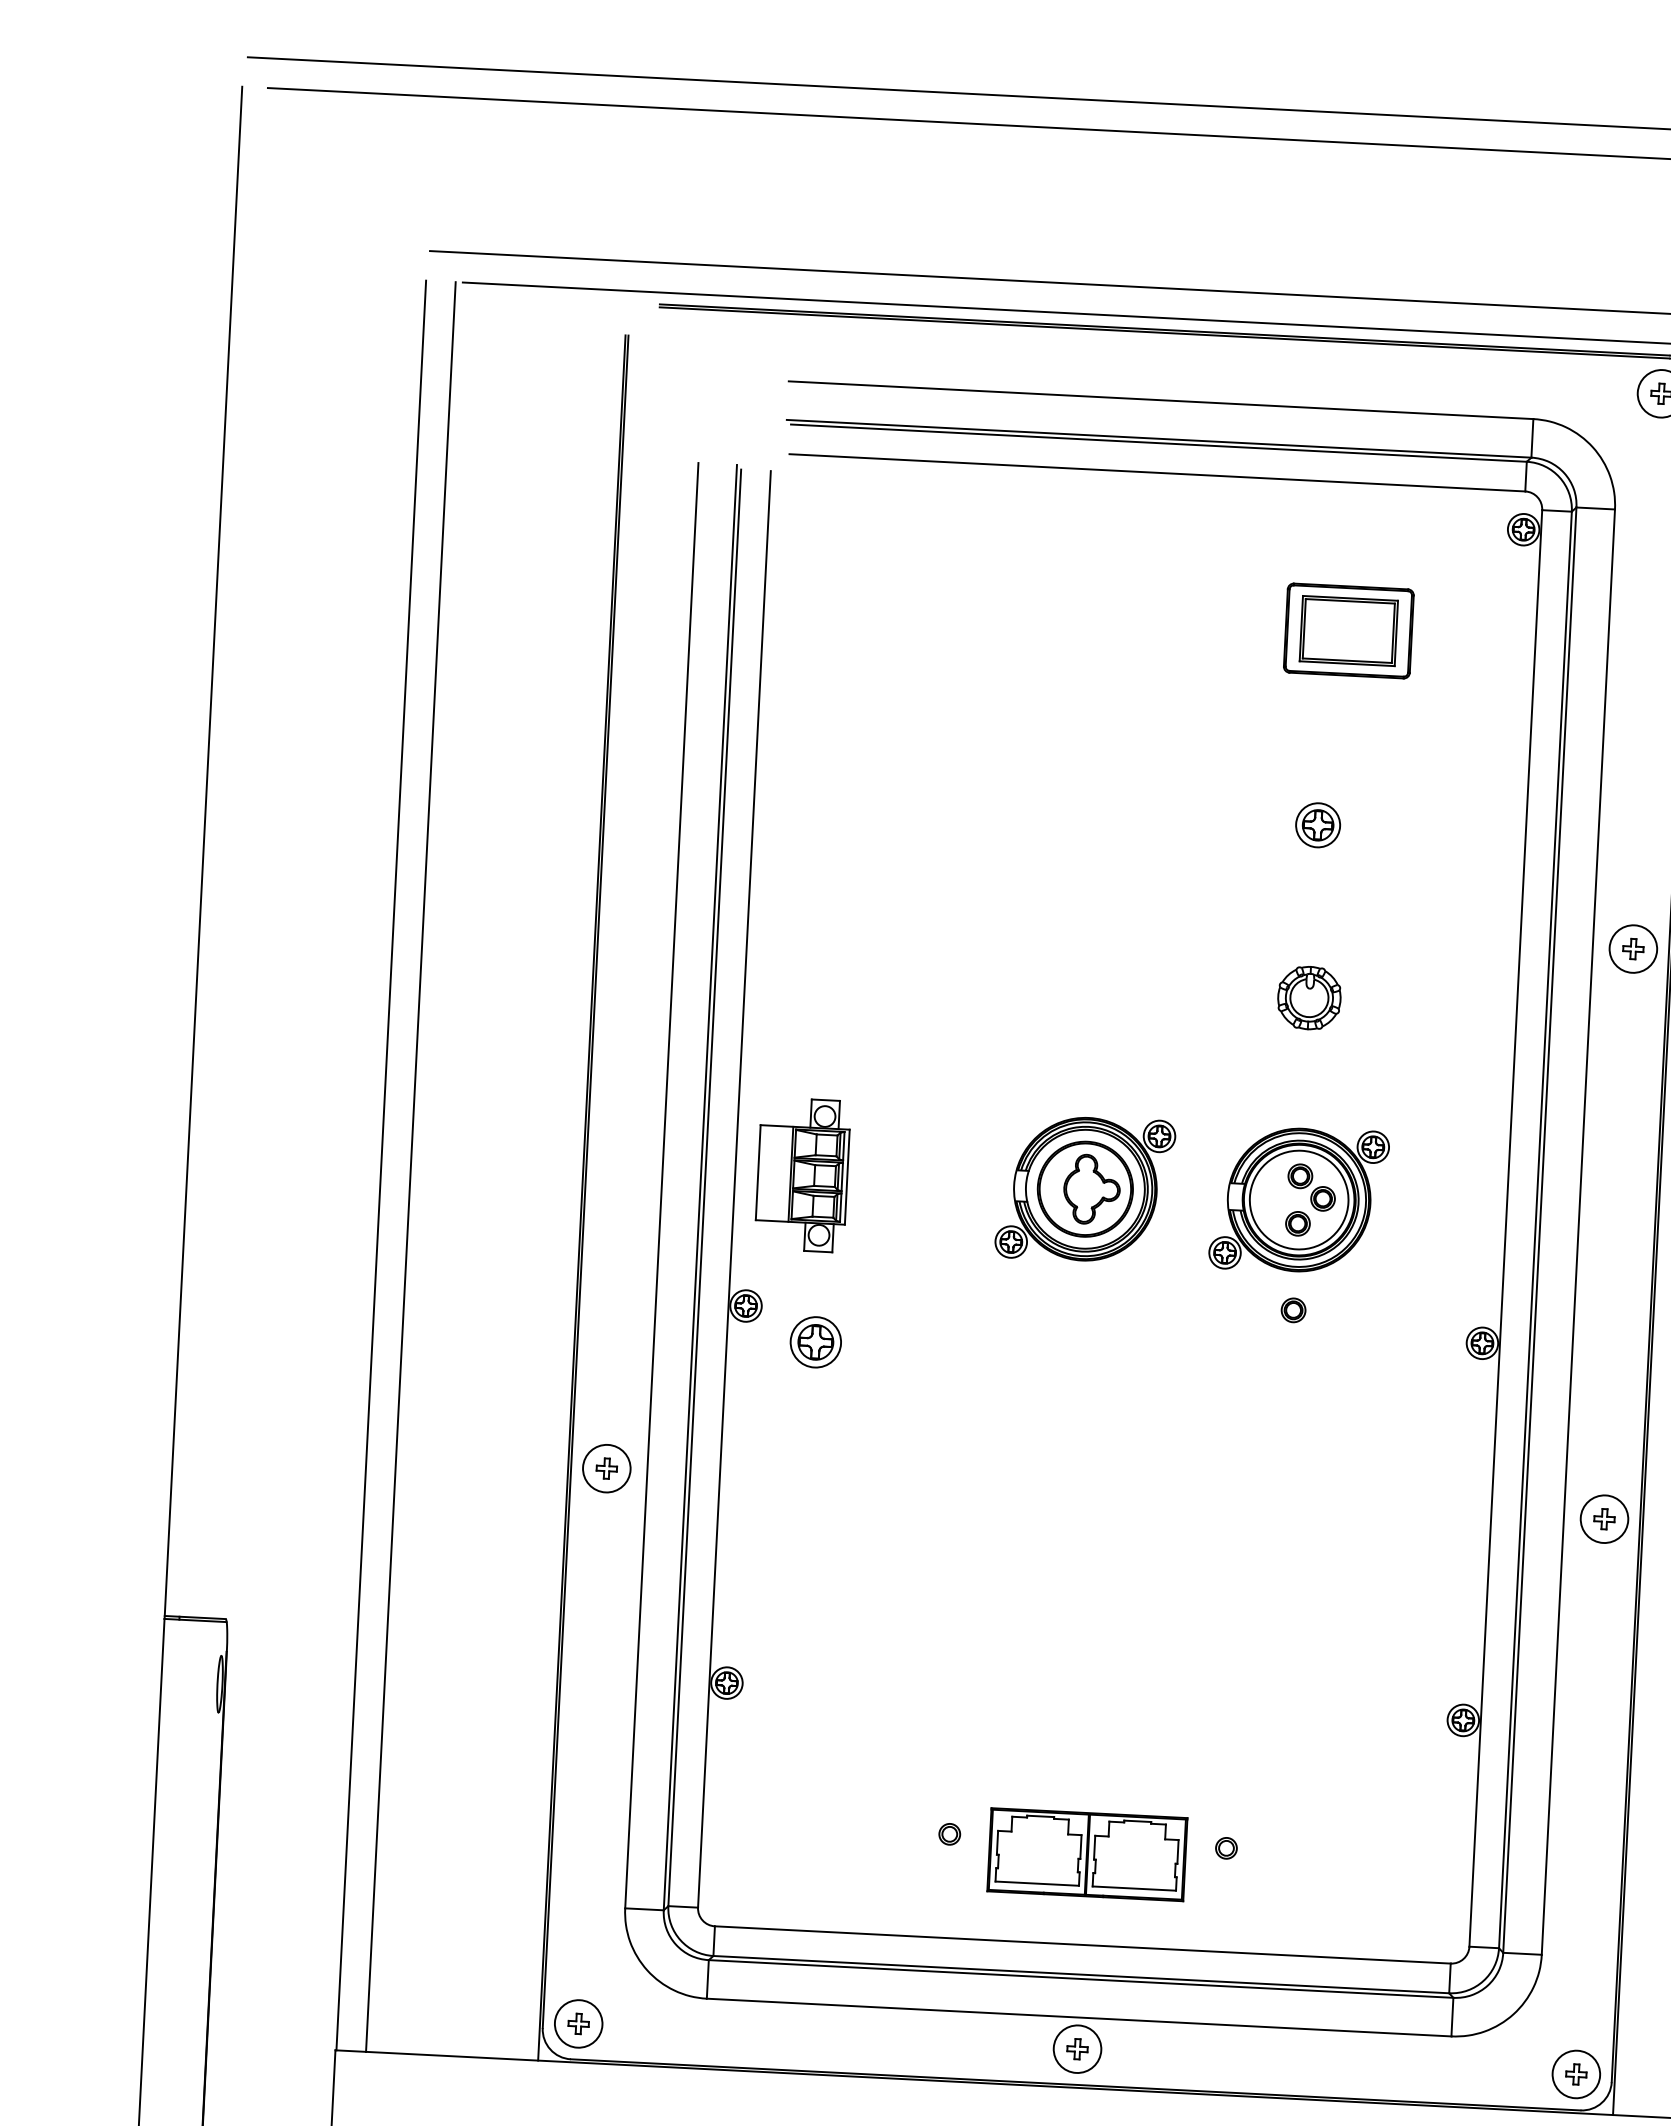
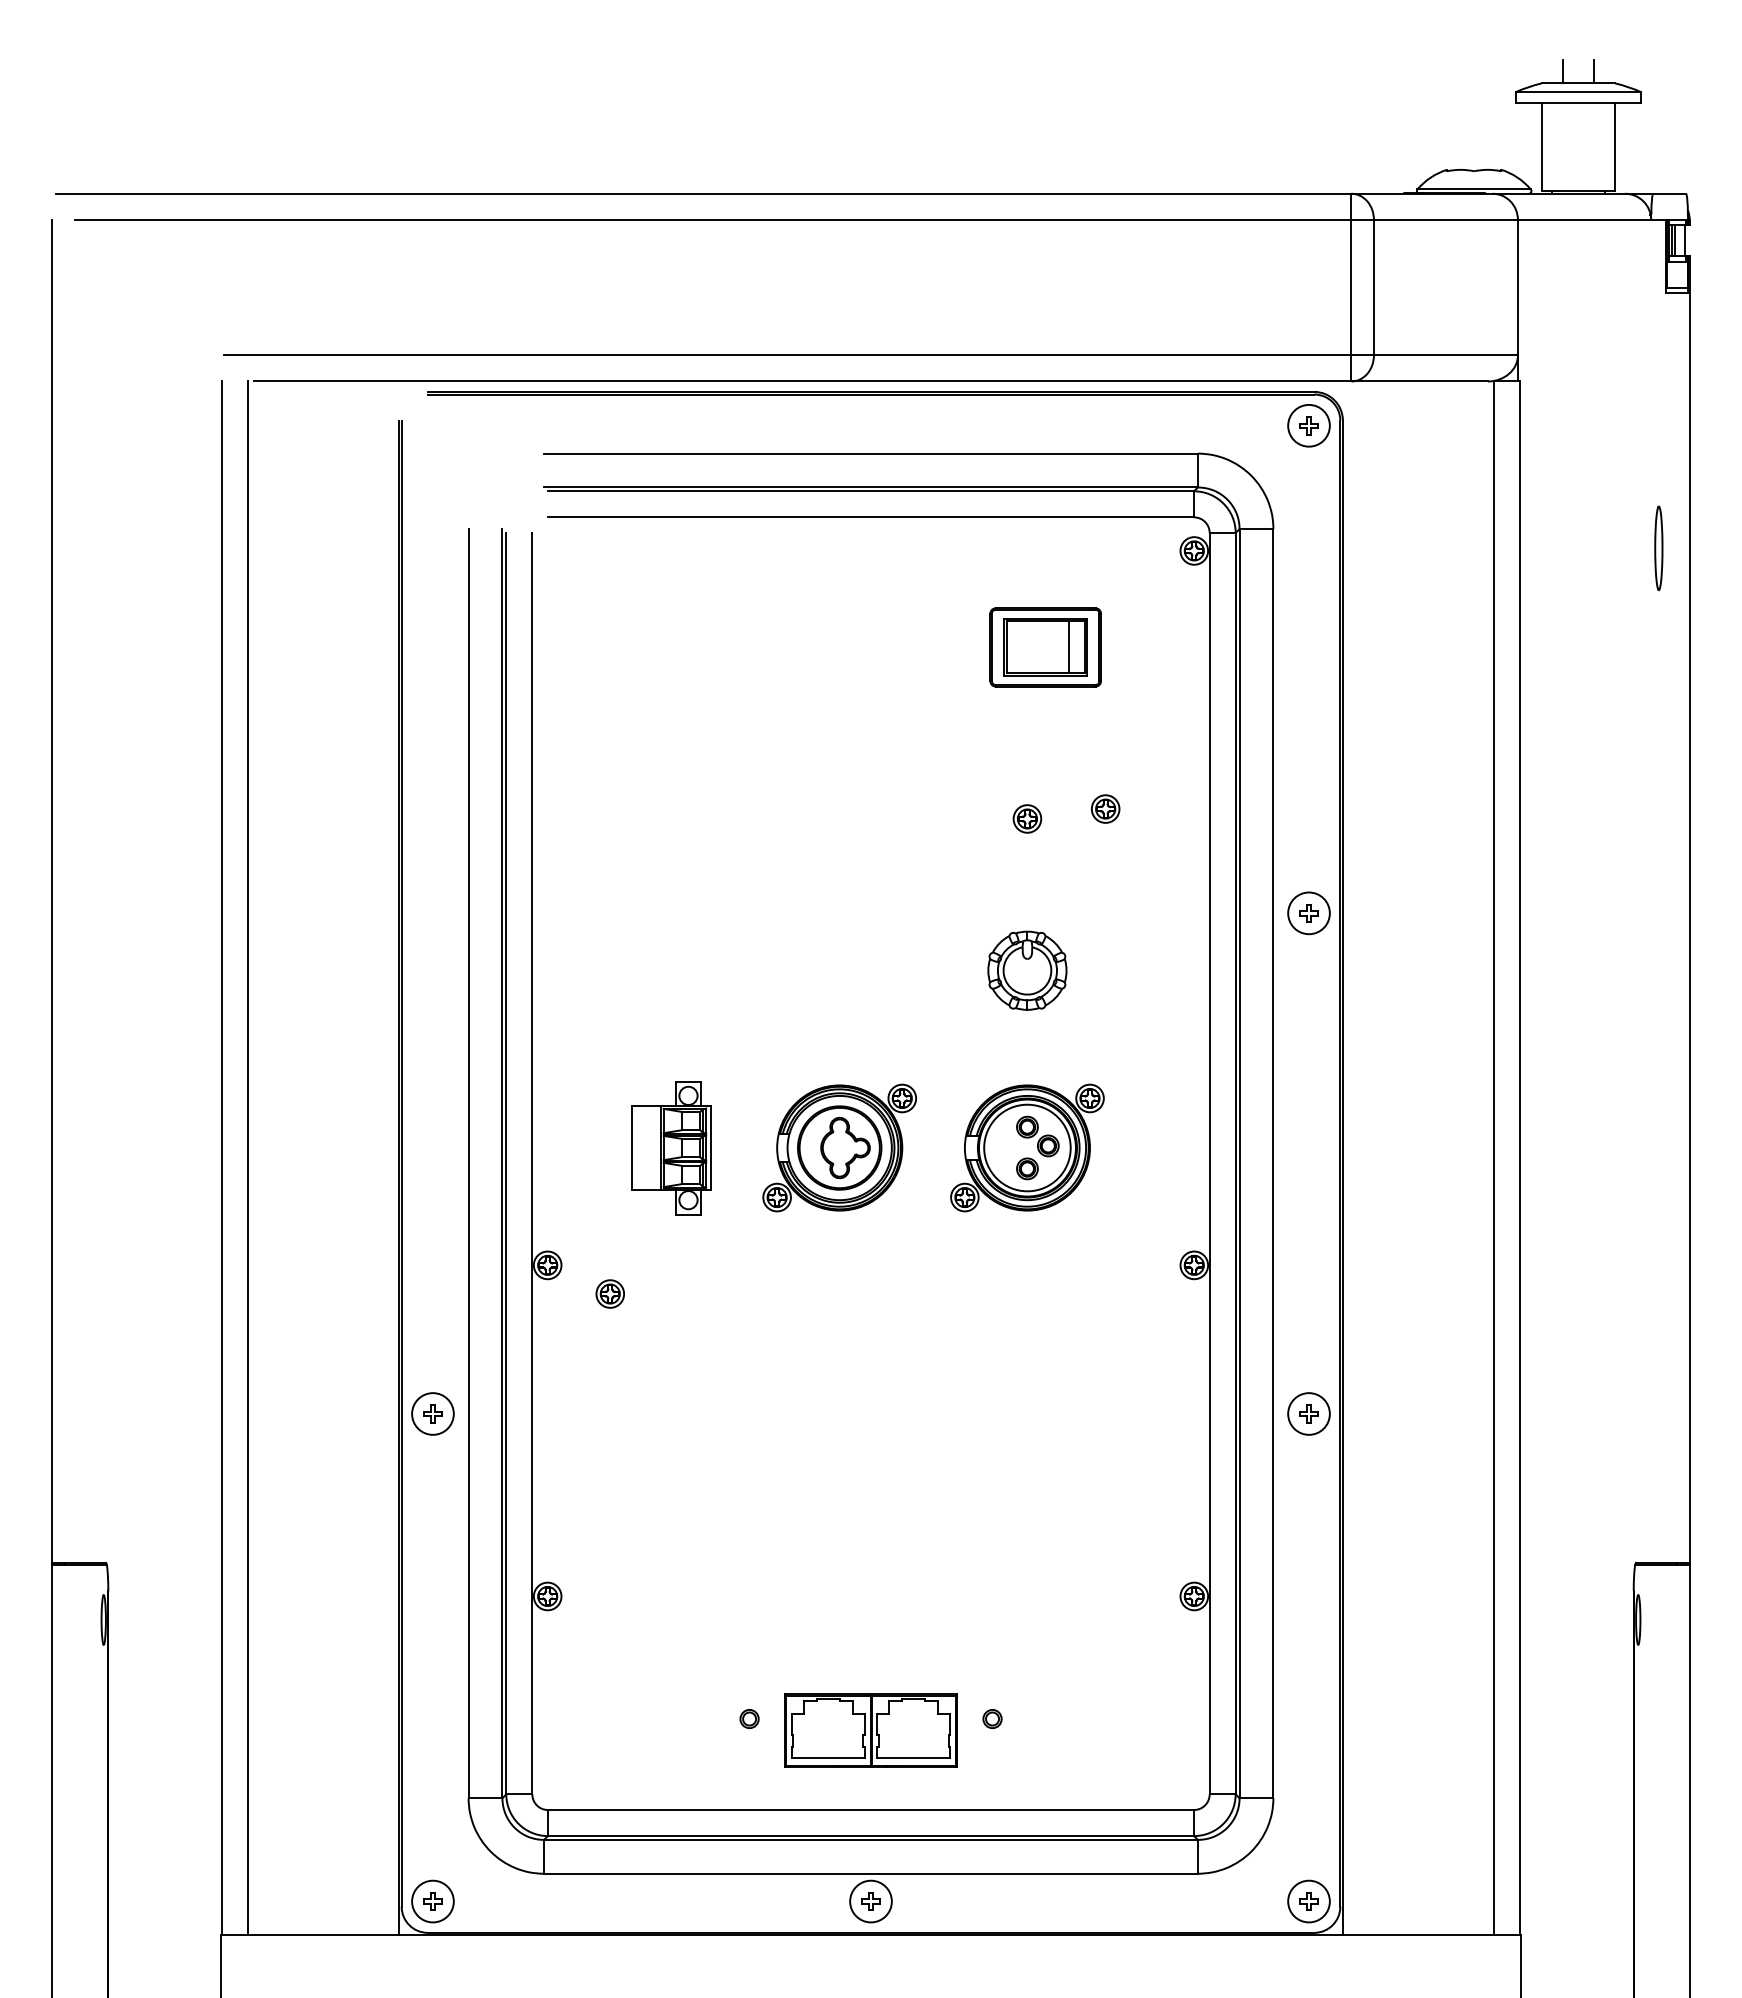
line: (1375, 632) -> (1069, 647), added
part: (1407, 817) -> (1105, 808), added
part: (1318, 824) -> (1027, 818), size x0.71
part: (1309, 997) -> (1027, 970), size x1.43
part: (802, 1175) -> (671, 1148), moved
part: (1293, 1309) -> (1027, 1244), removed
part: (814, 1341) -> (609, 1293), size x0.62

